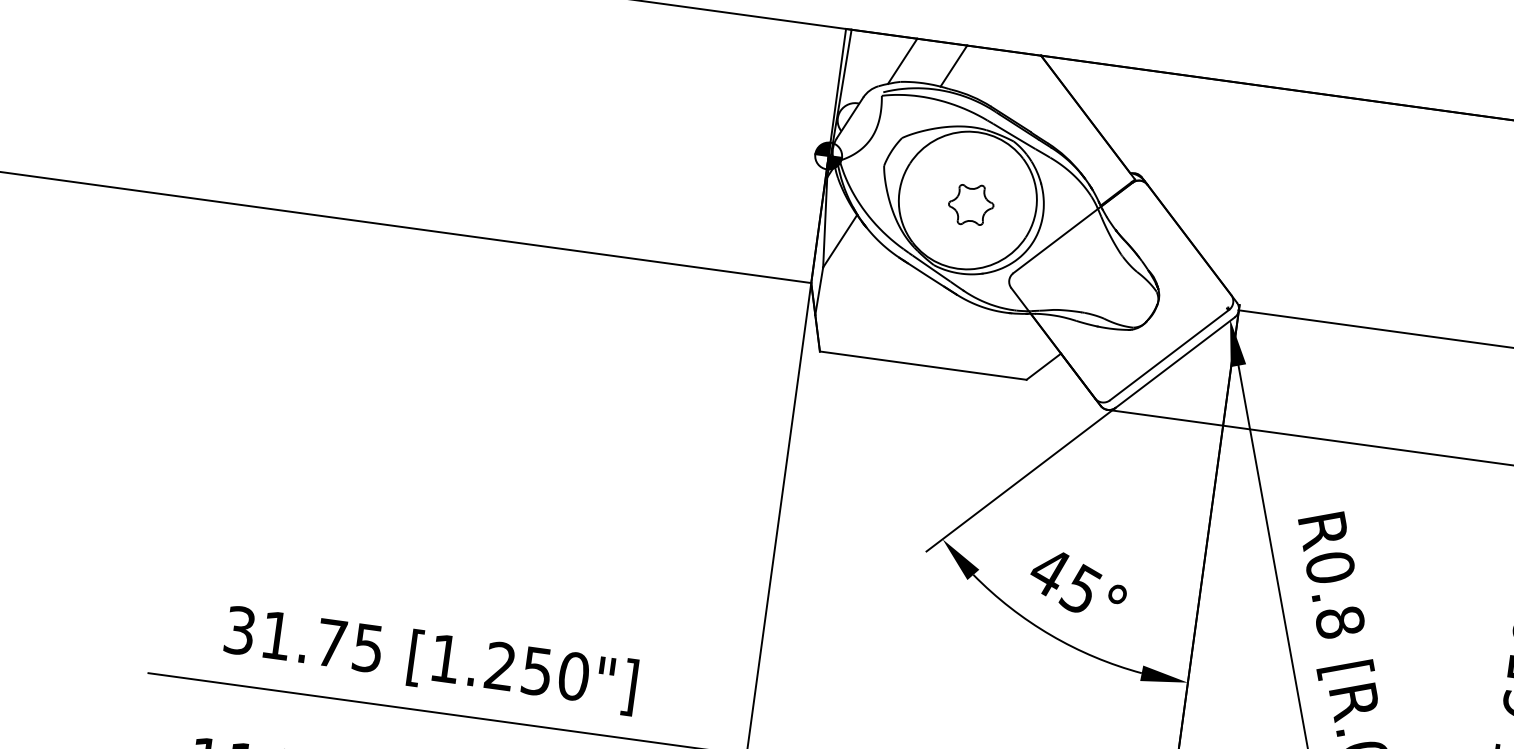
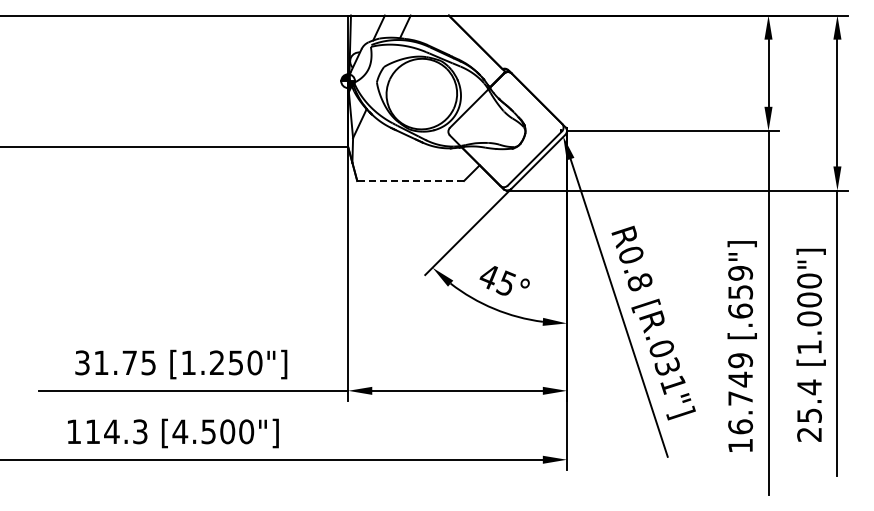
part: (970, 203) -> (423, 95), removed
line: (923, 364) -> (410, 180), solid -> dashed

